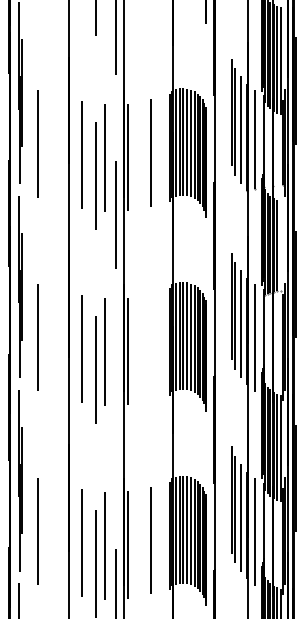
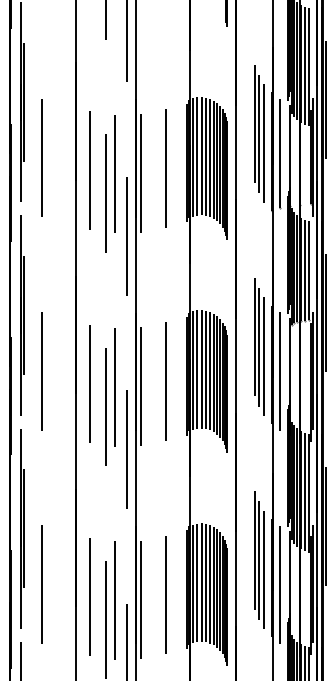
line: (281, 245) -> (309, 270), added
line: (150, 346) -> (165, 381), added
line: (115, 408) -> (126, 449), added

